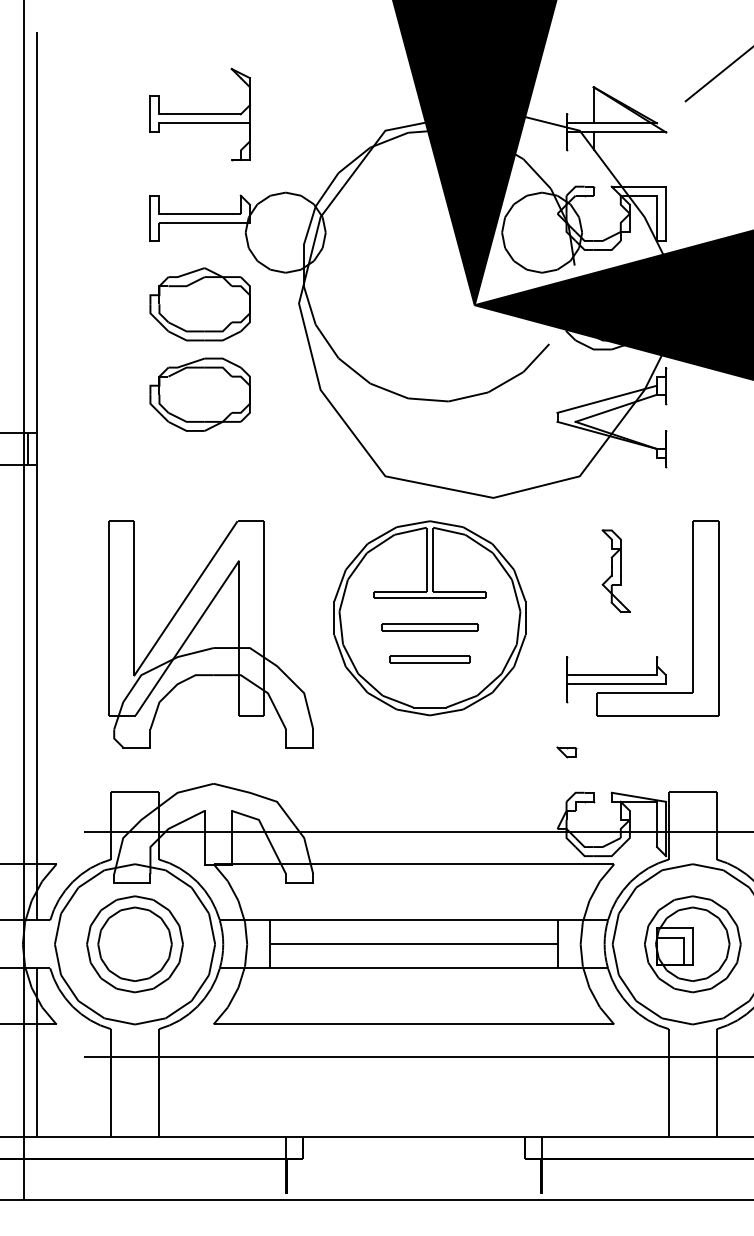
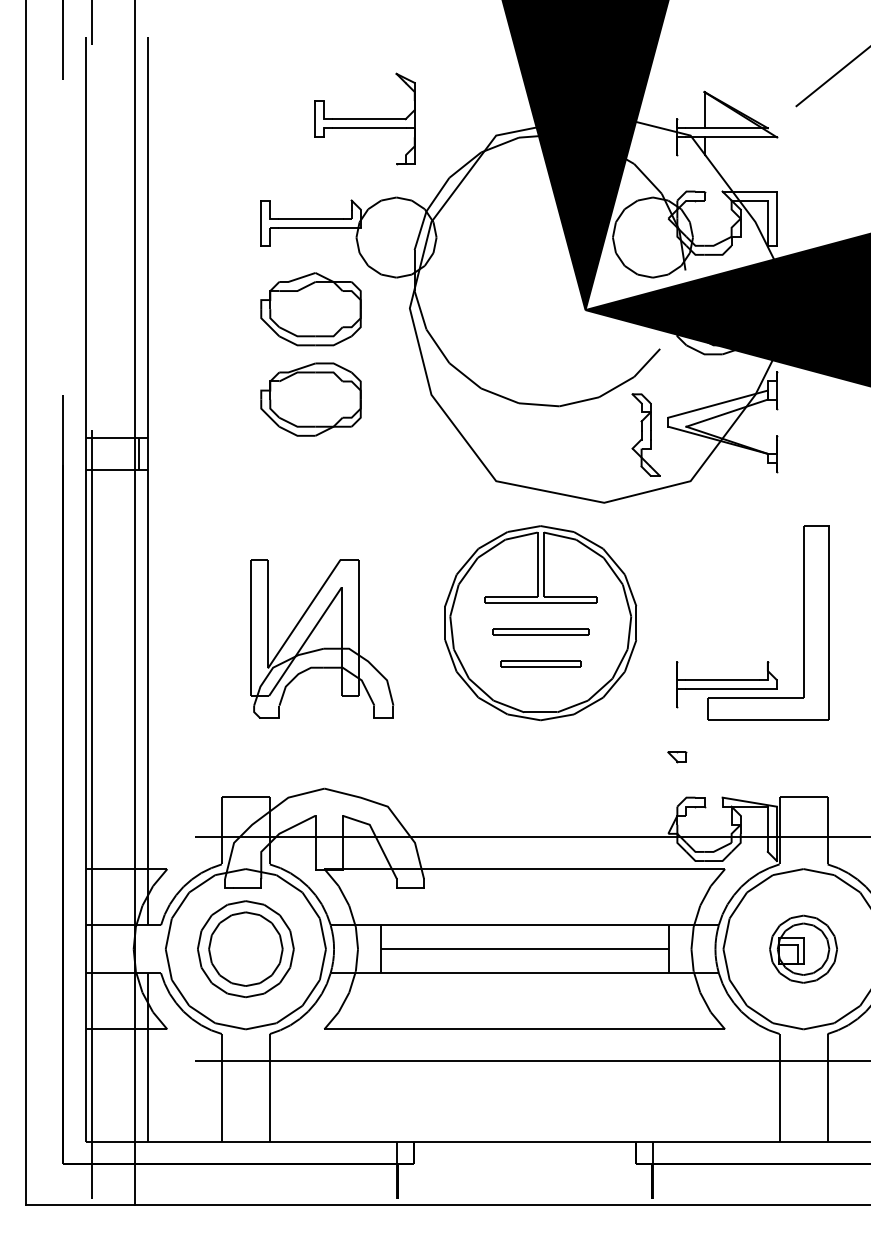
part: (199, 113) -> (364, 118), moved
part: (615, 570) -> (645, 434), moved
part: (210, 633) -> (321, 638), size x0.7
part: (692, 944) -> (803, 949), size x0.7

